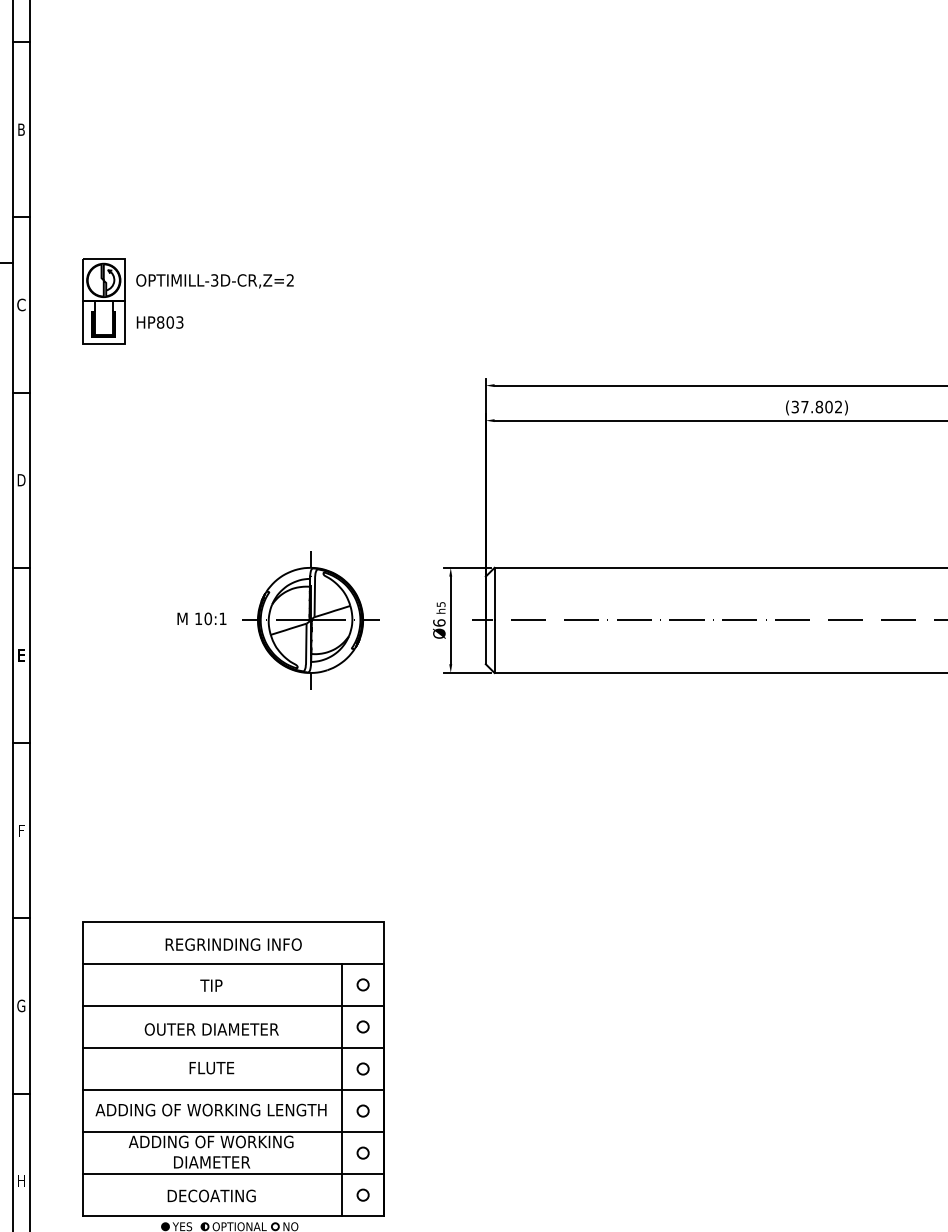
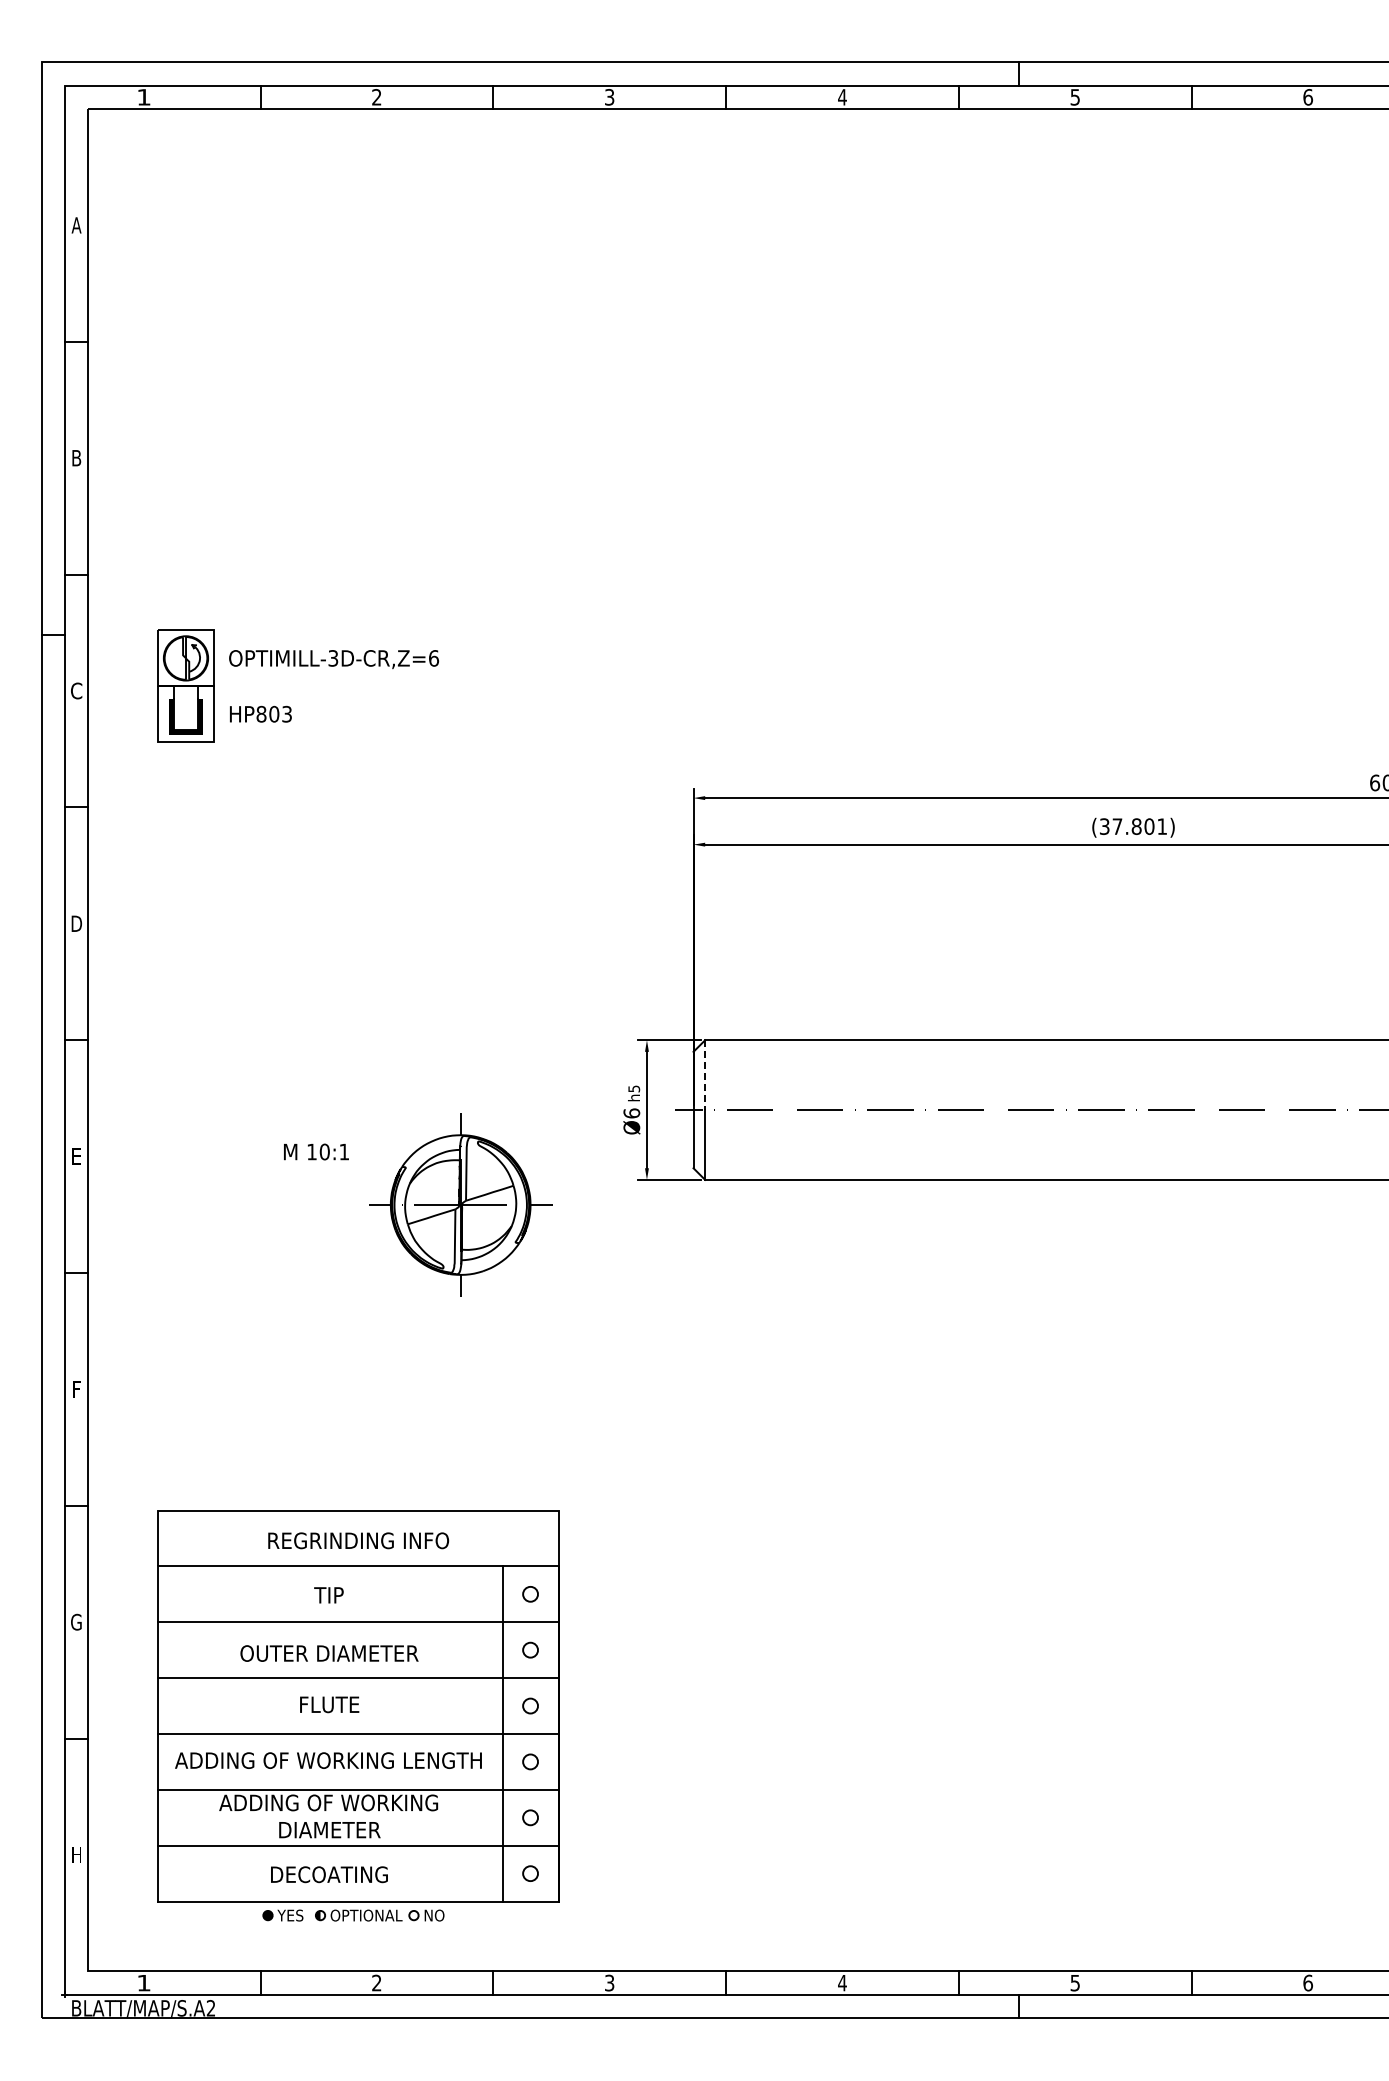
text: (290, 280) -> (434, 658), OPTIMILL-3D-CR,Z=2 -> OPTIMILL-3D-CR,Z=6
text: (838, 406) -> (1161, 826), (37.802) -> (37.801)
line: (494, 594) -> (705, 1075), solid -> dashed
text: (202, 618) -> (316, 1151), moved
part: (310, 619) -> (460, 1204), moved

